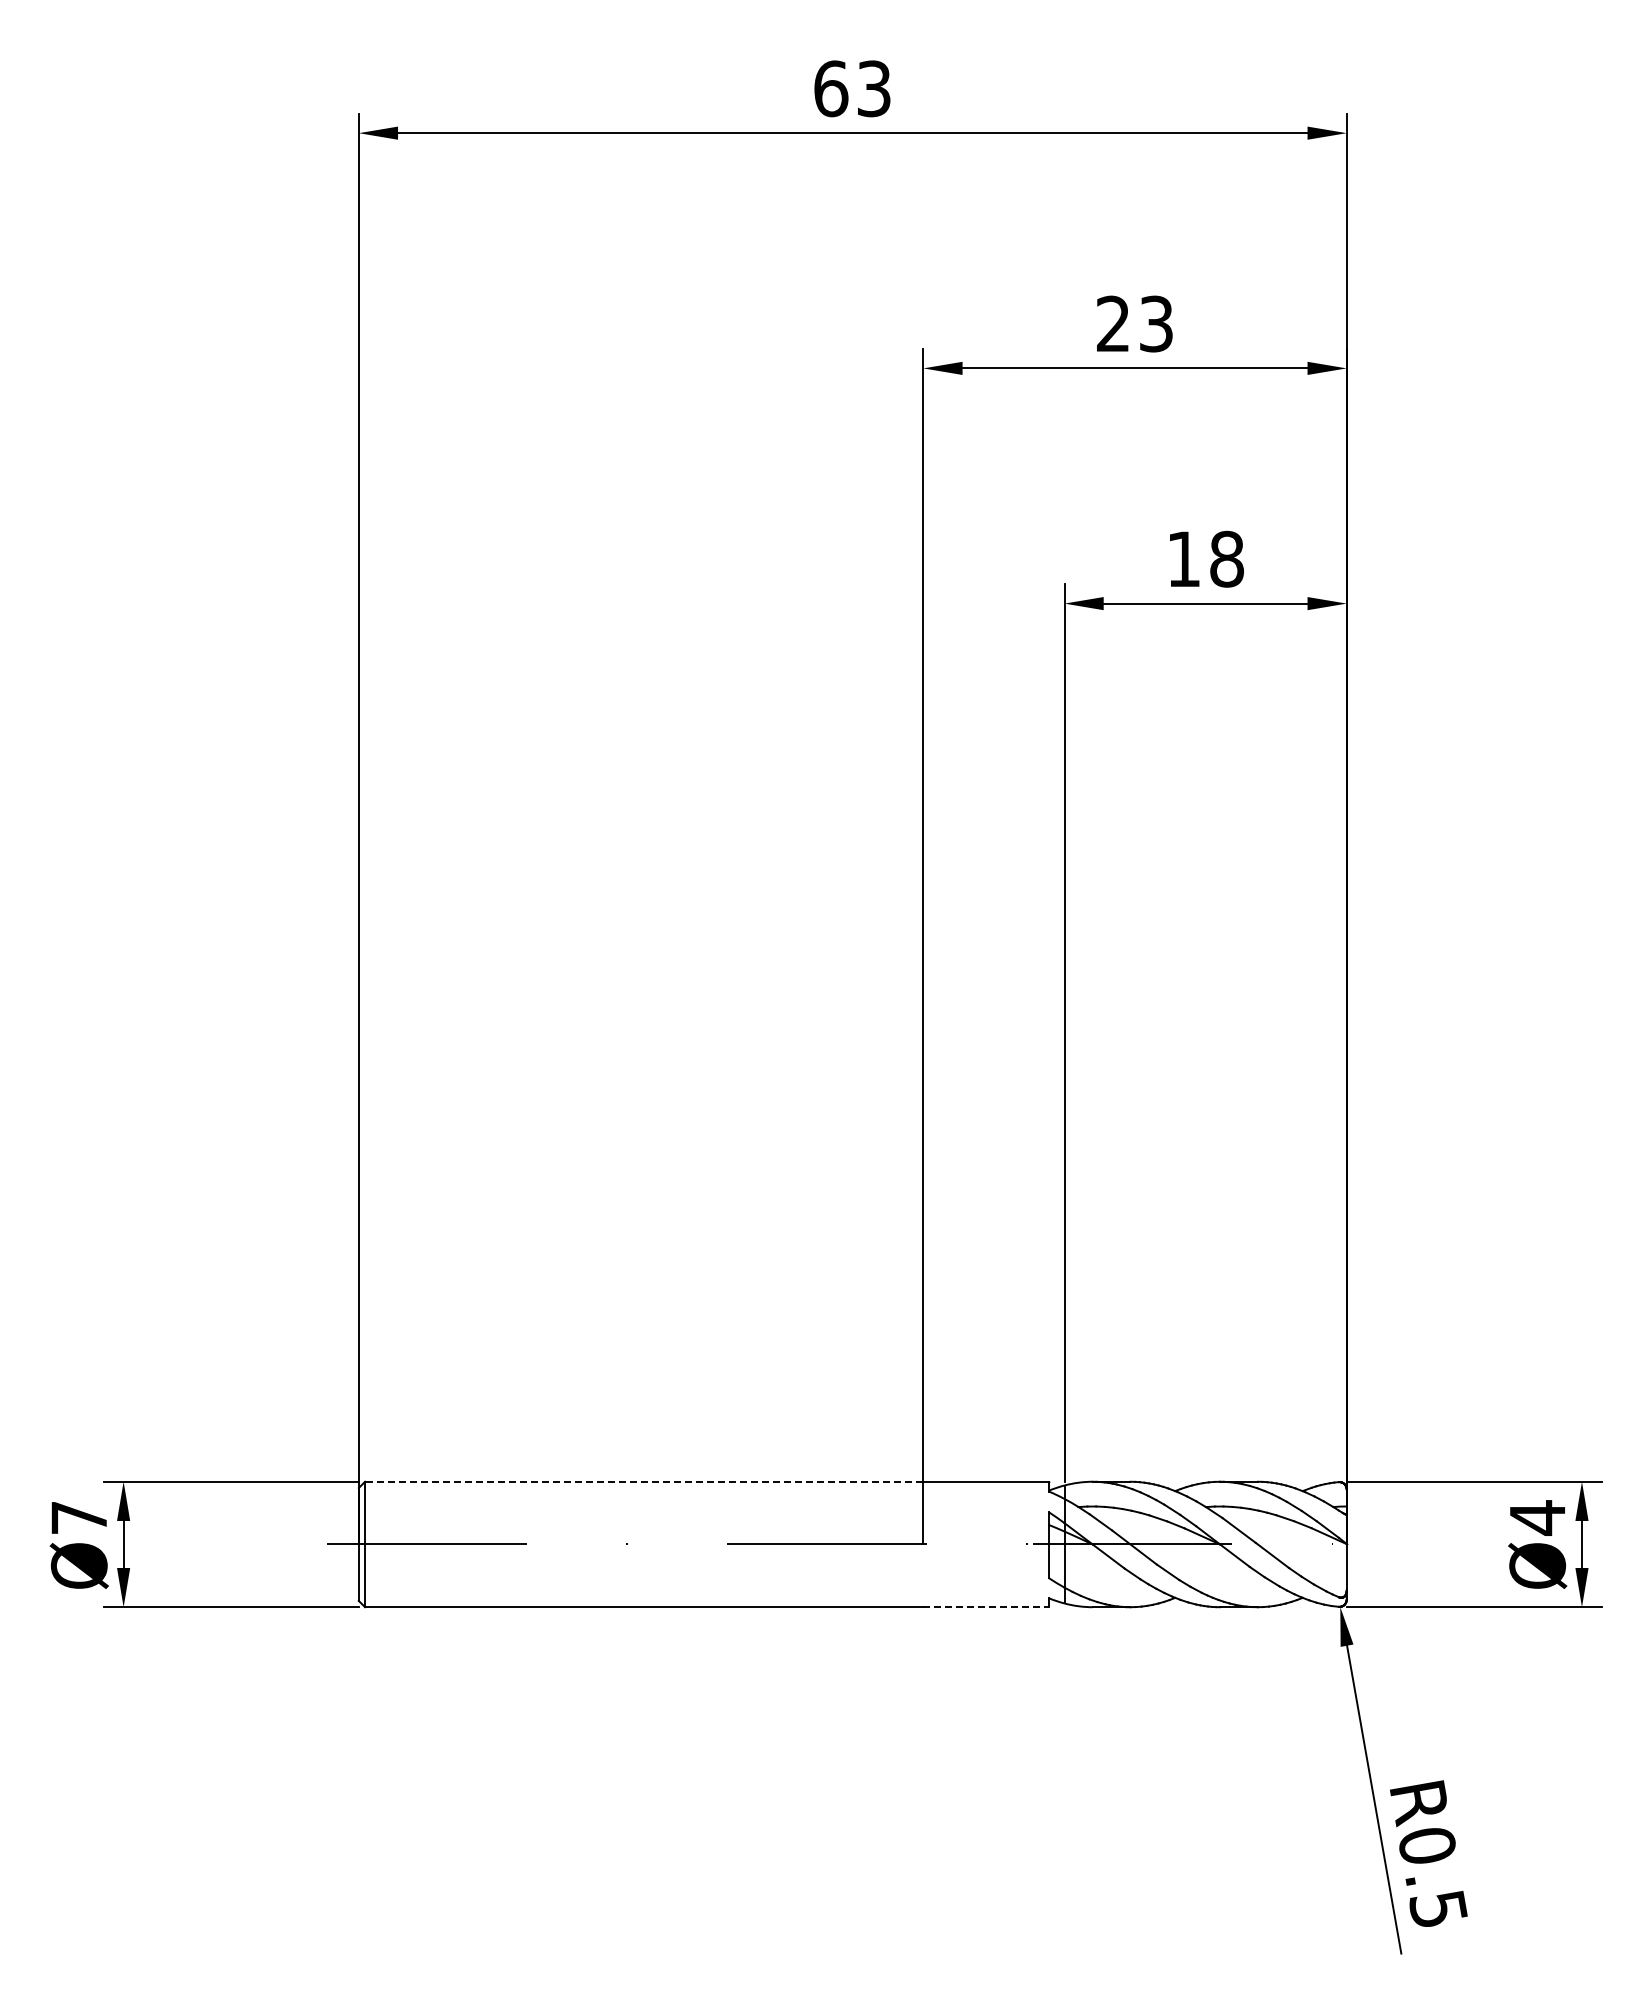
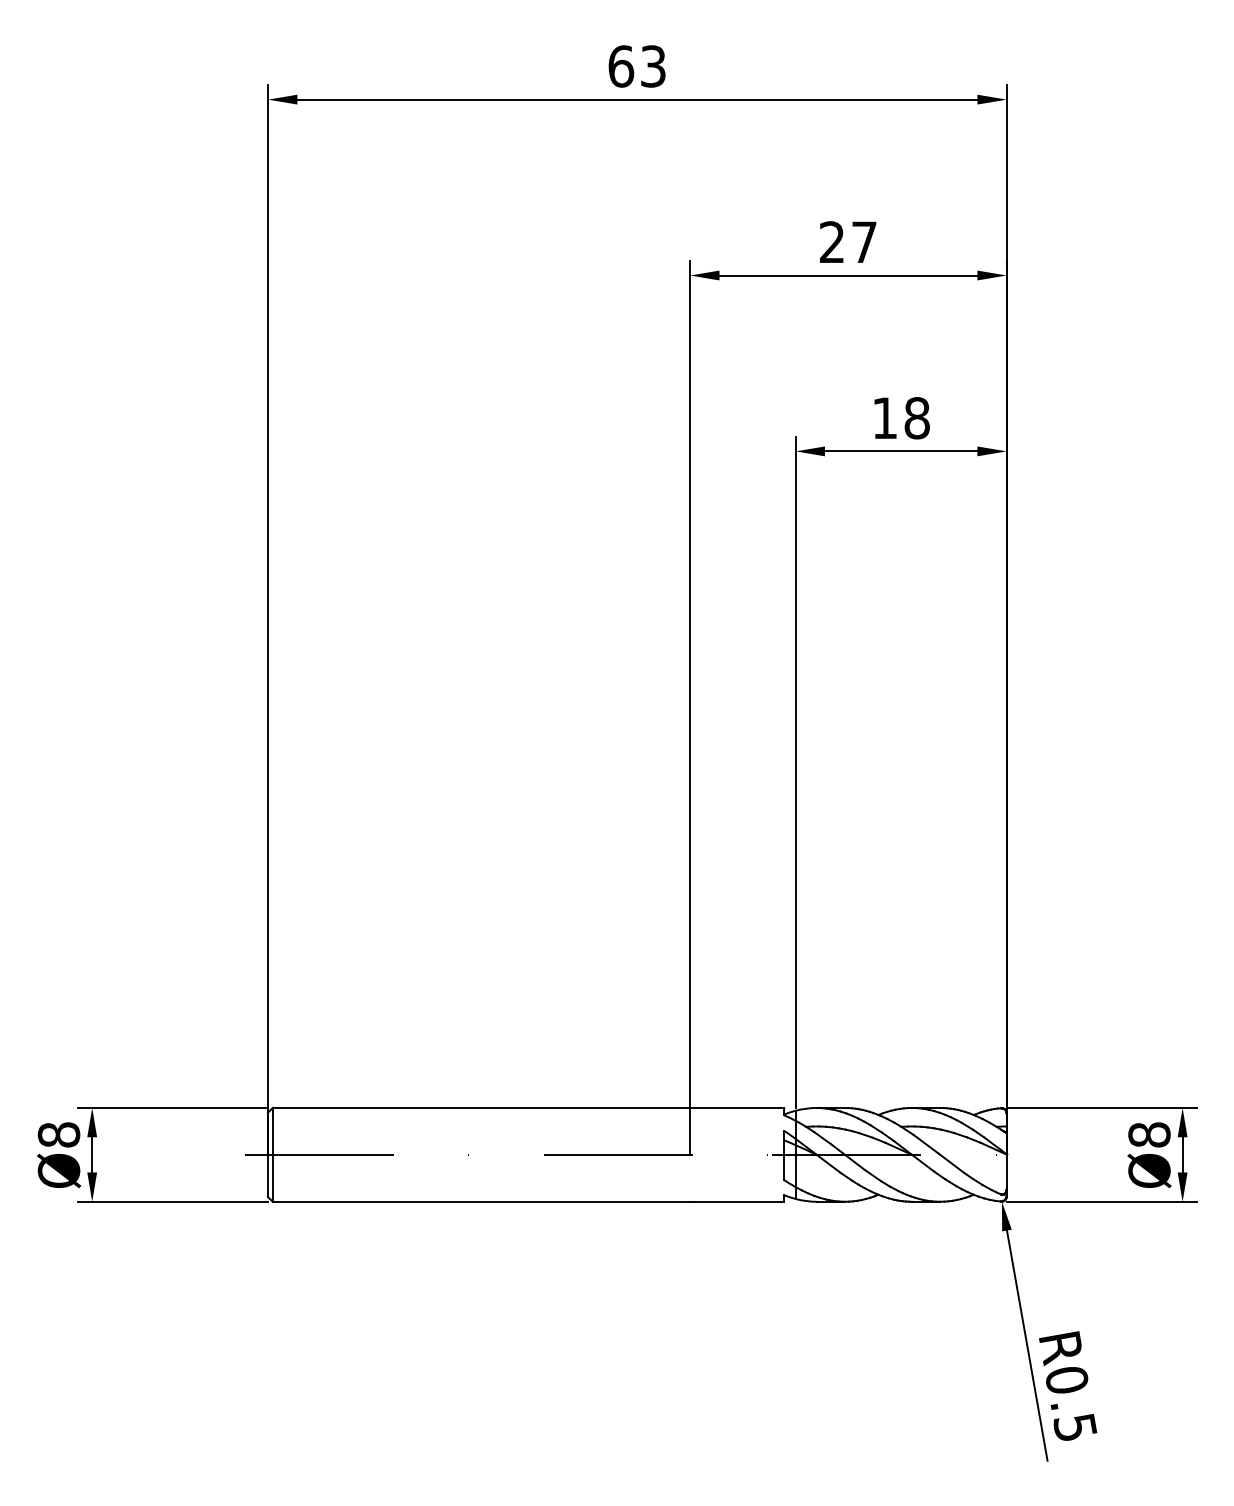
text: (1156, 323) -> (864, 241), 23 -> 27
line: (643, 1481) -> (480, 1107), dashed -> solid
text: (78, 1517) -> (58, 1134), Ø7 -> Ø8
text: (1537, 1517) -> (1149, 1134), Ø4 -> Ø8
line: (986, 1607) -> (737, 1201), dashed -> solid

